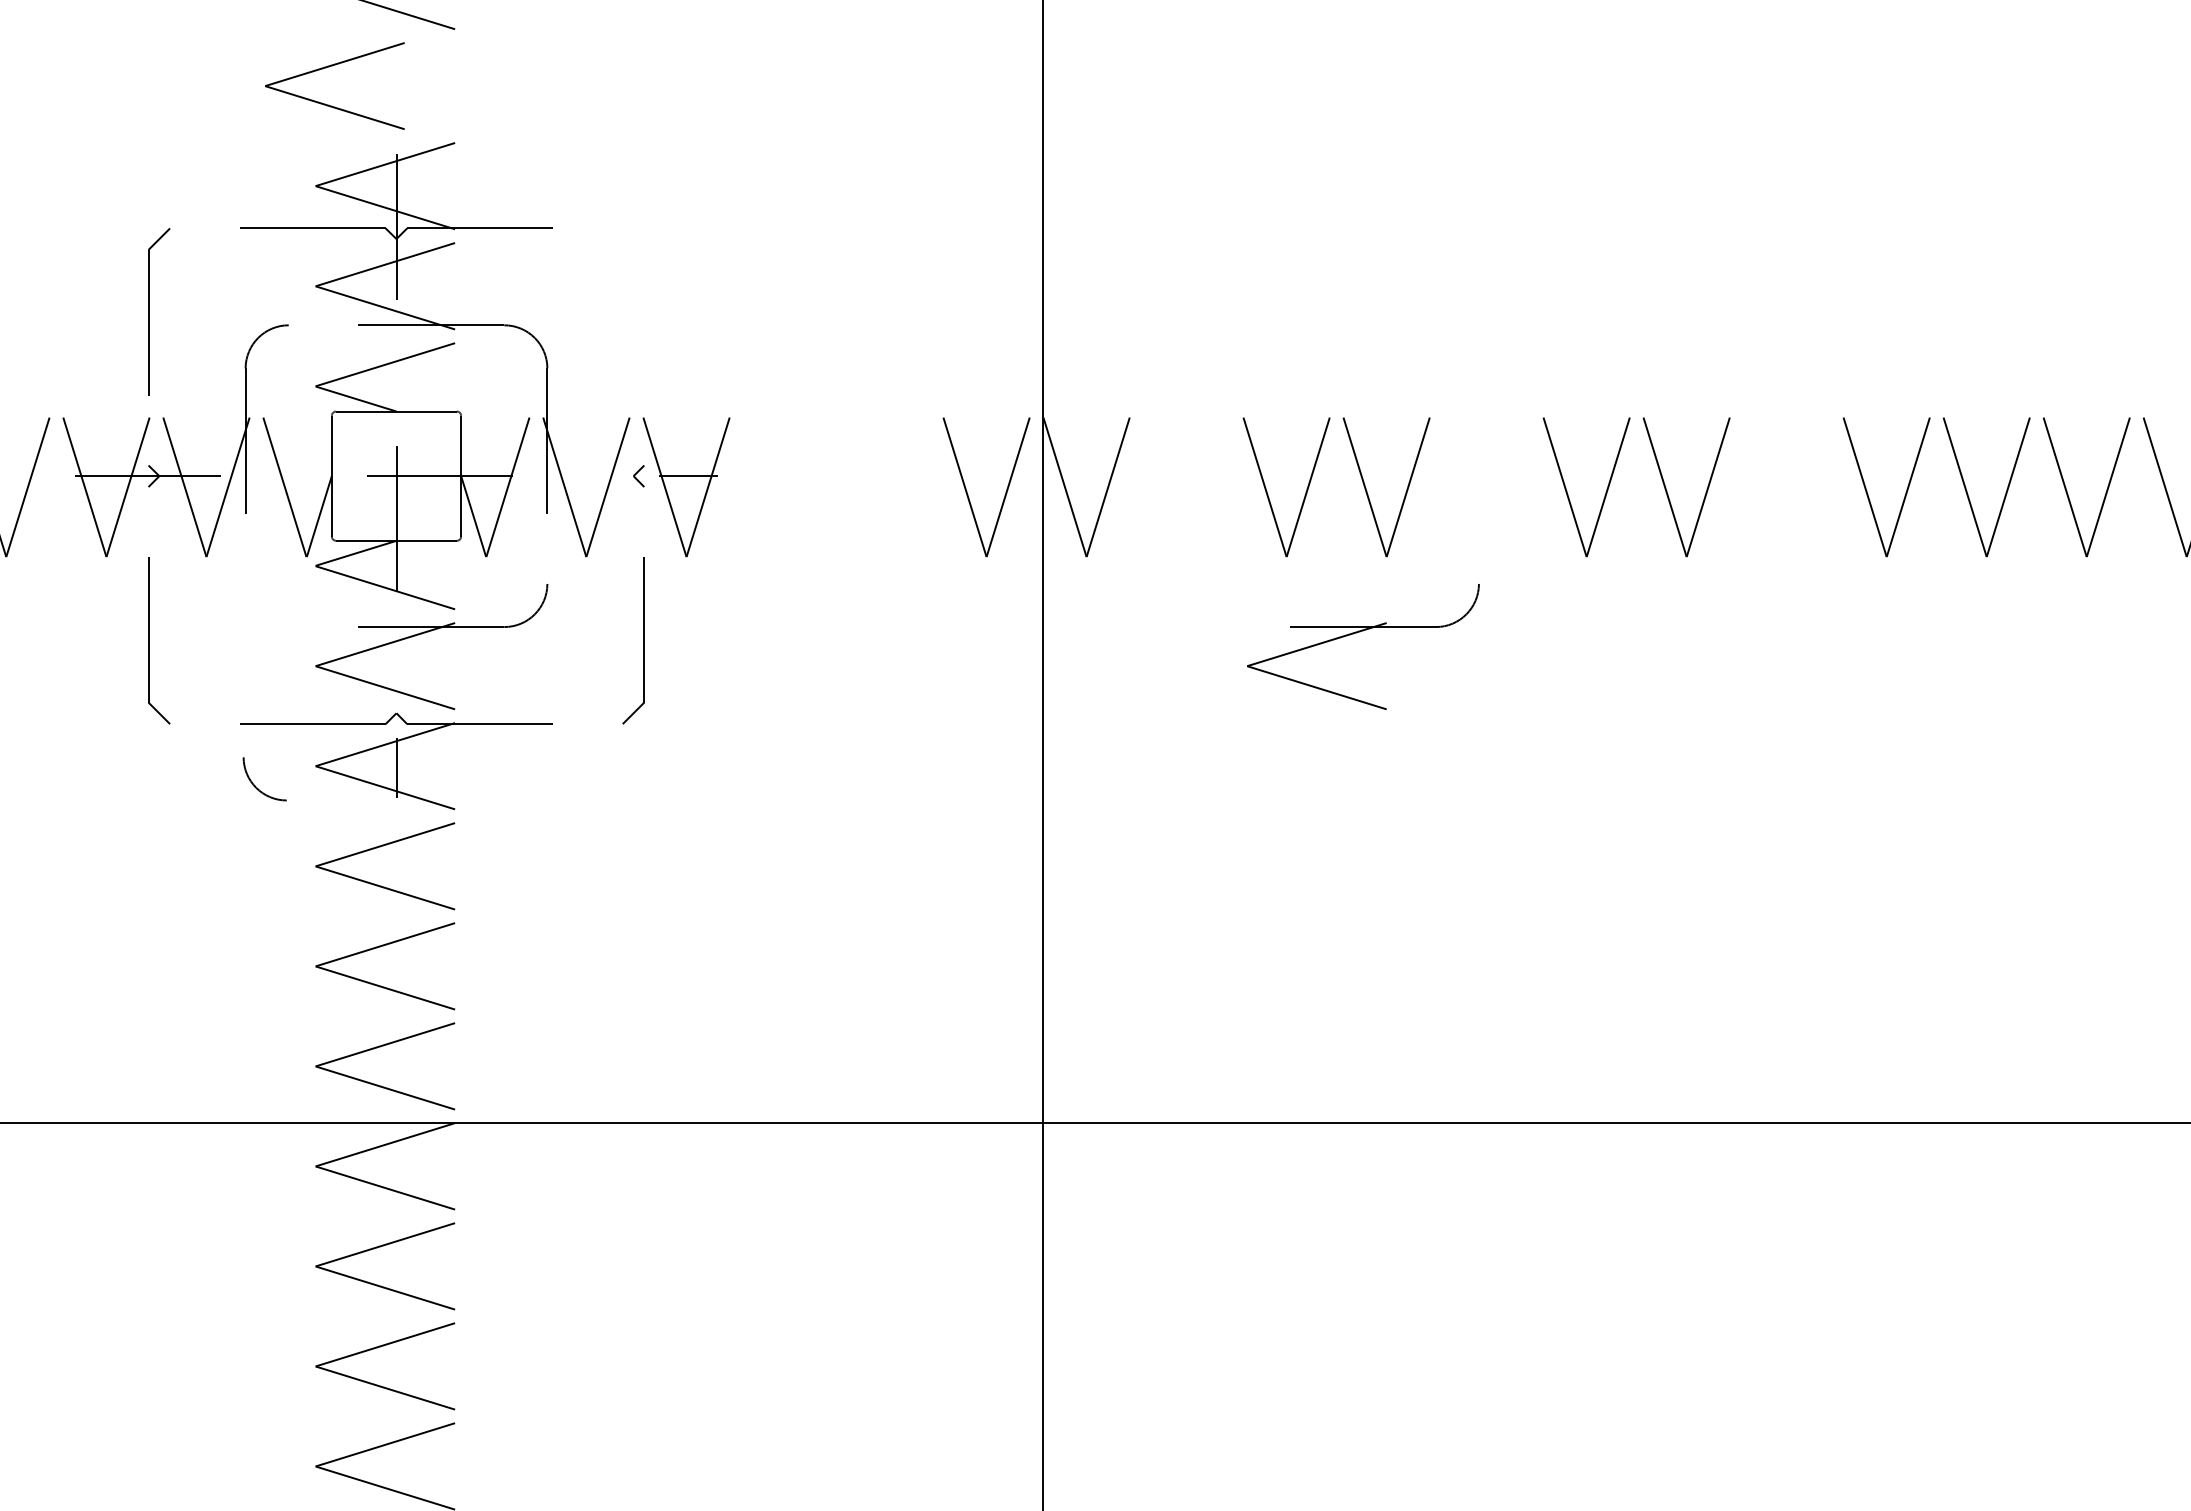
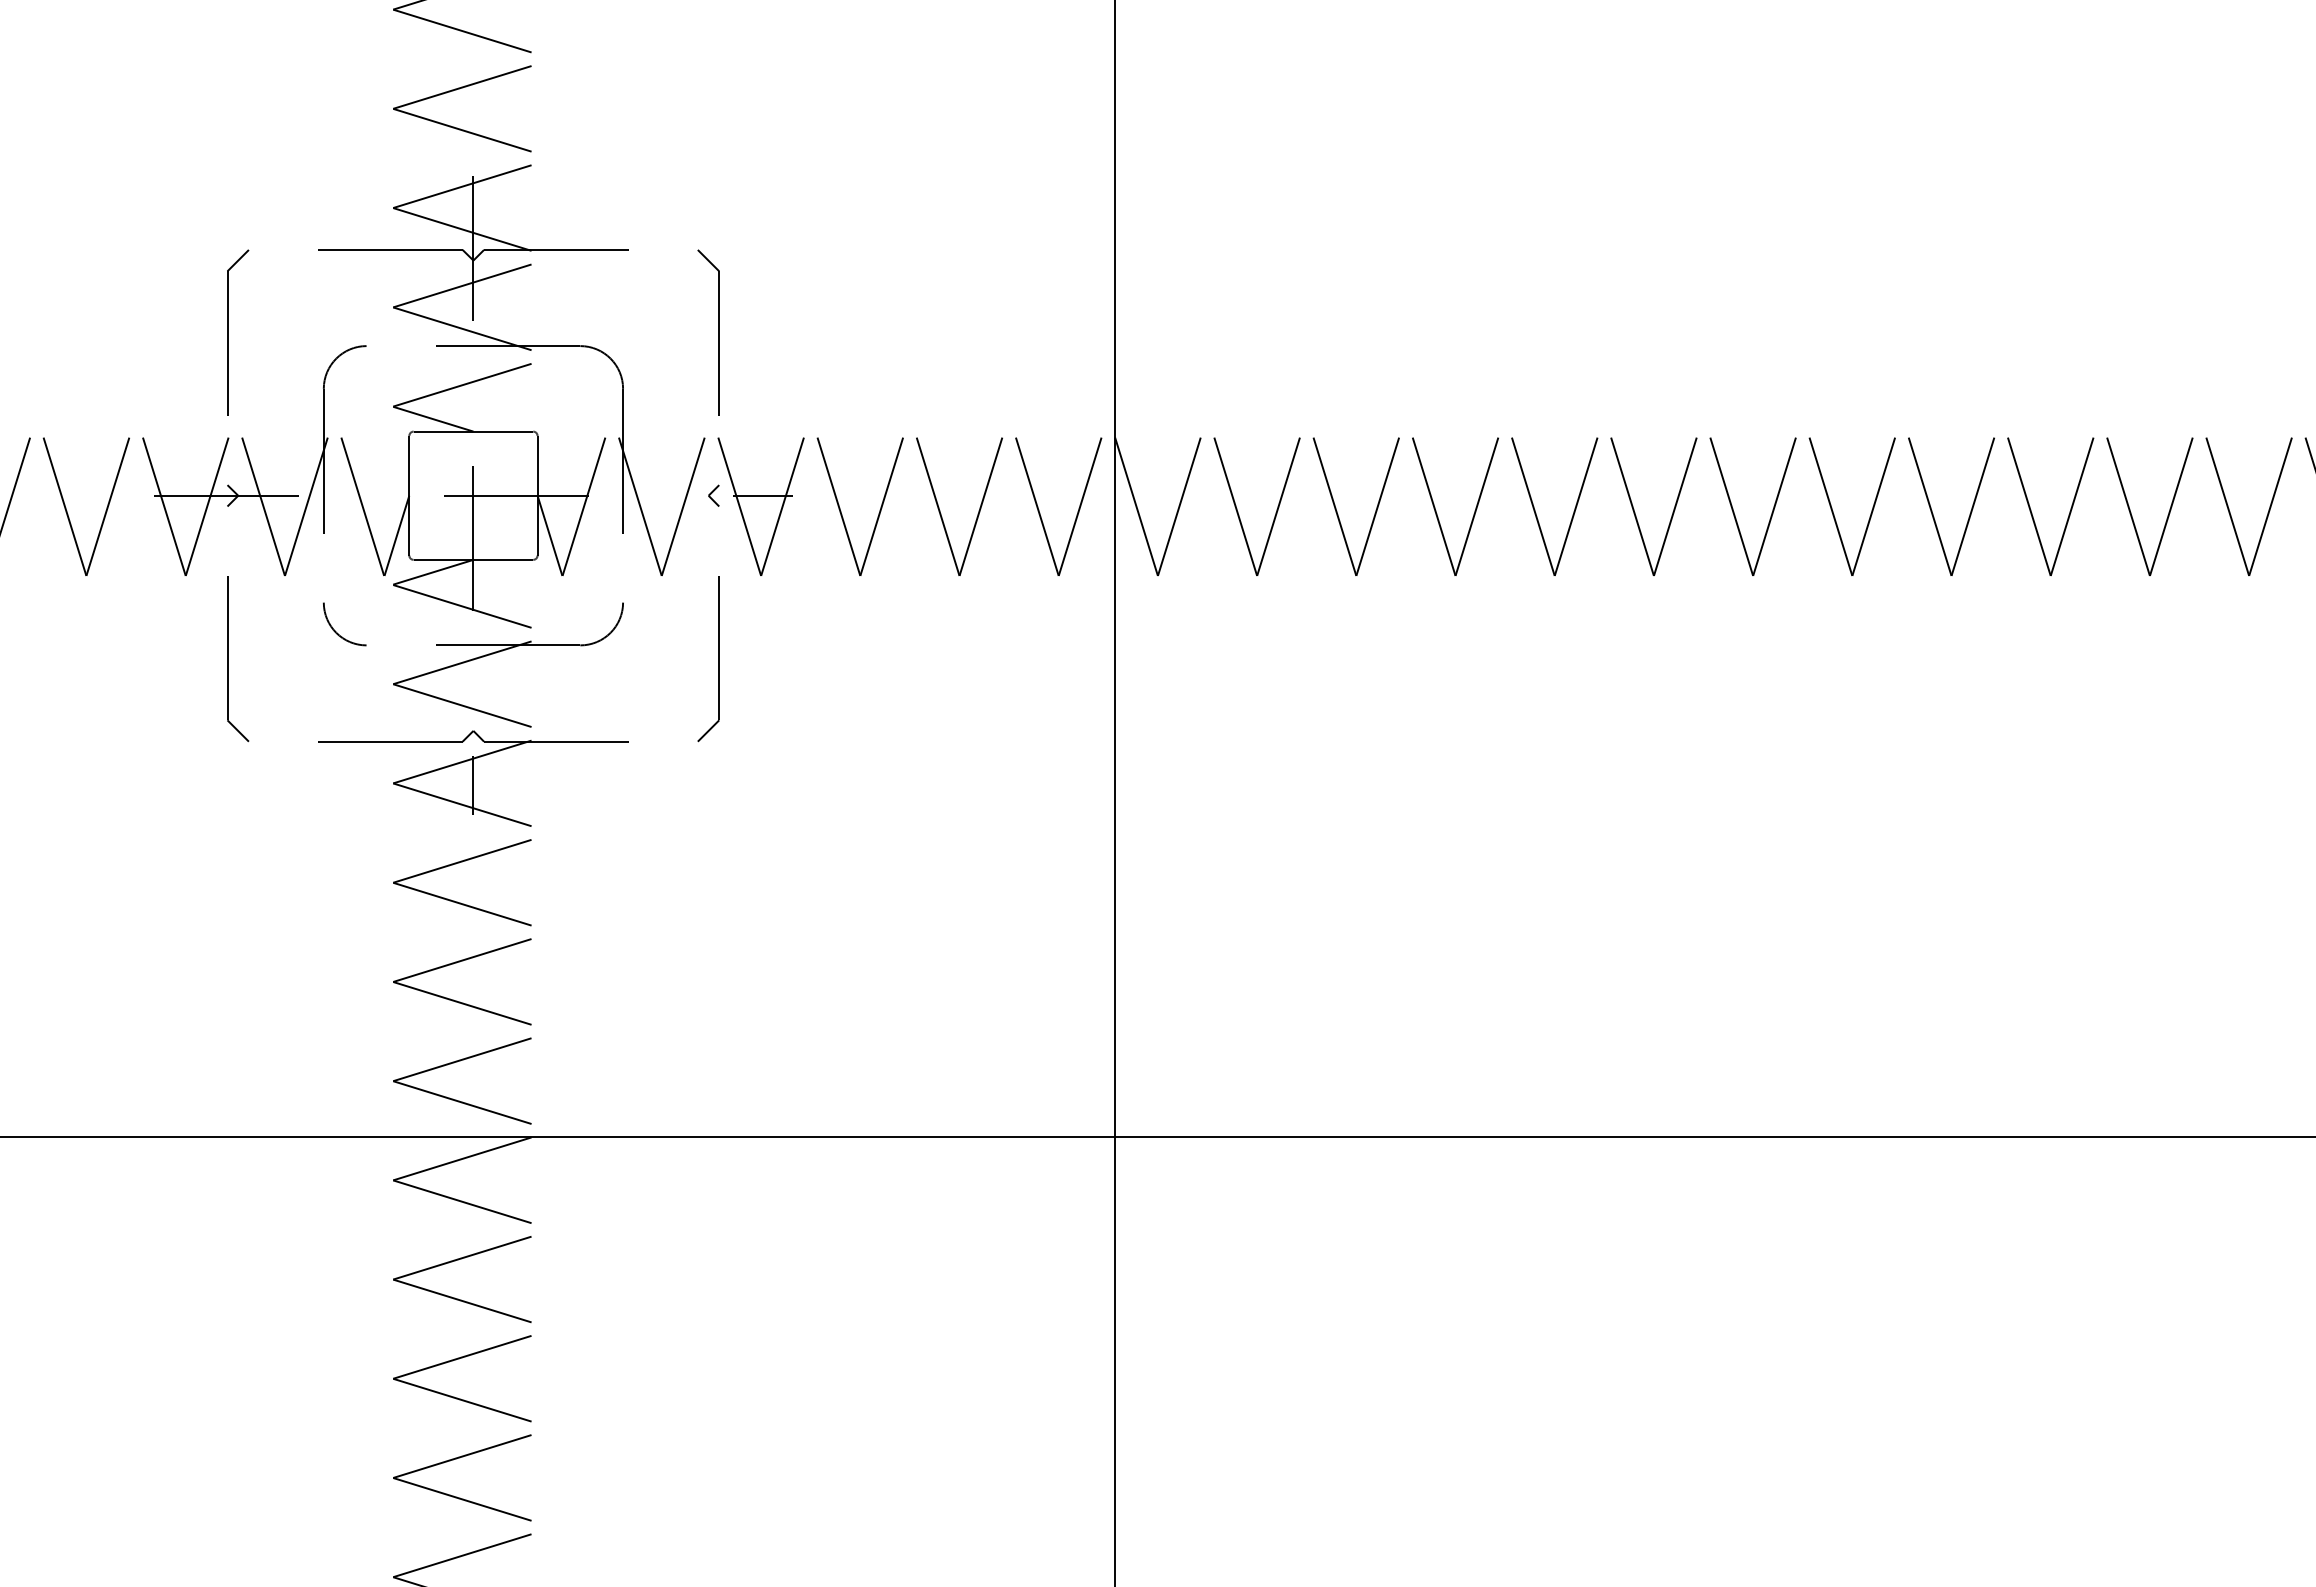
part: (329, 67) -> (456, 90), moved
part: (643, 311) -> (718, 332), added
part: (1467, 490) -> (1535, 509), added
part: (767, 492) -> (841, 511), added
part: (1167, 492) -> (1238, 511), added
part: (1767, 492) -> (1833, 511), added
part: (868, 494) -> (941, 513), added
part: (1361, 632) -> (1430, 650), removed
arc: (256, 786) -> (336, 631), moved

